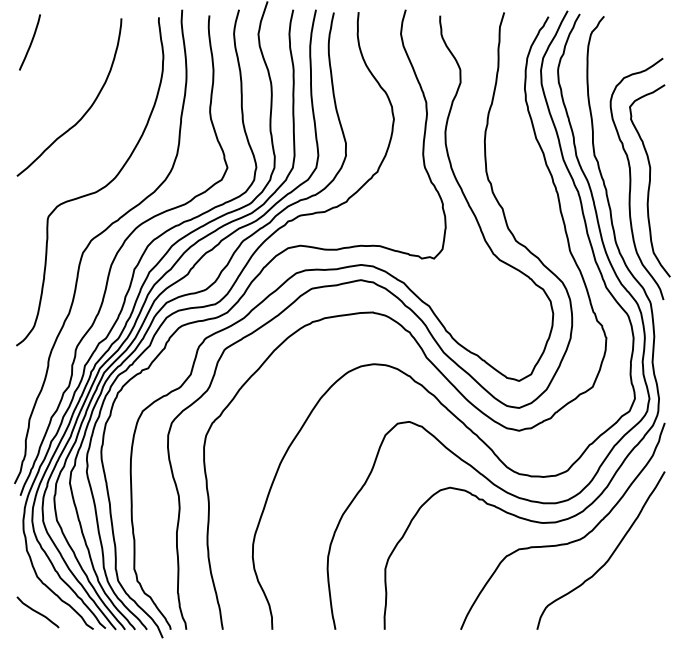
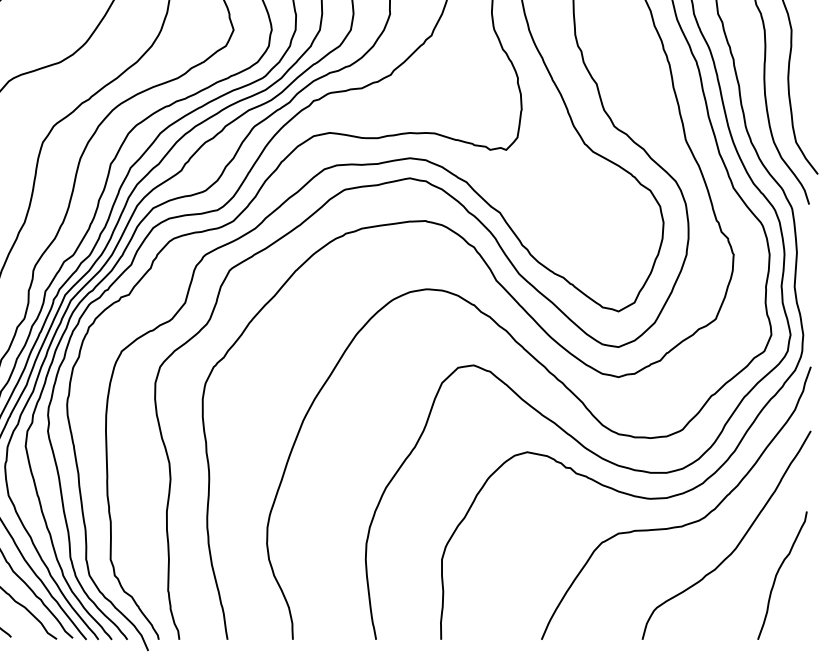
curve: (640, 579) -> (778, 573), added

